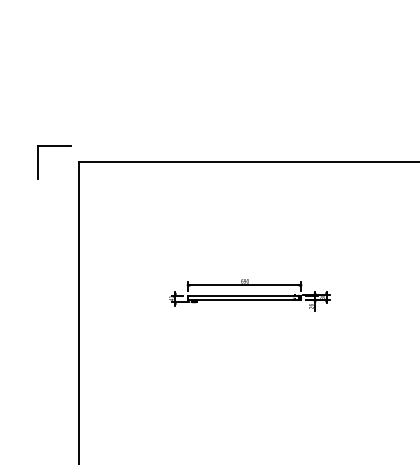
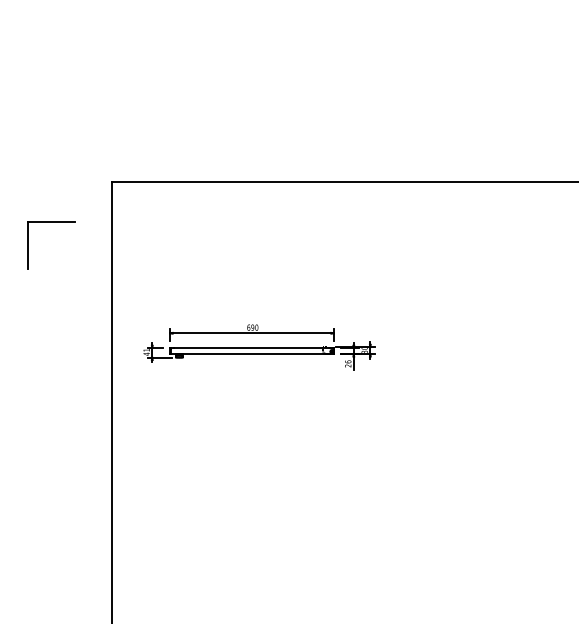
part: (54, 146) -> (51, 222), moved
part: (249, 295) -> (259, 348), moved

